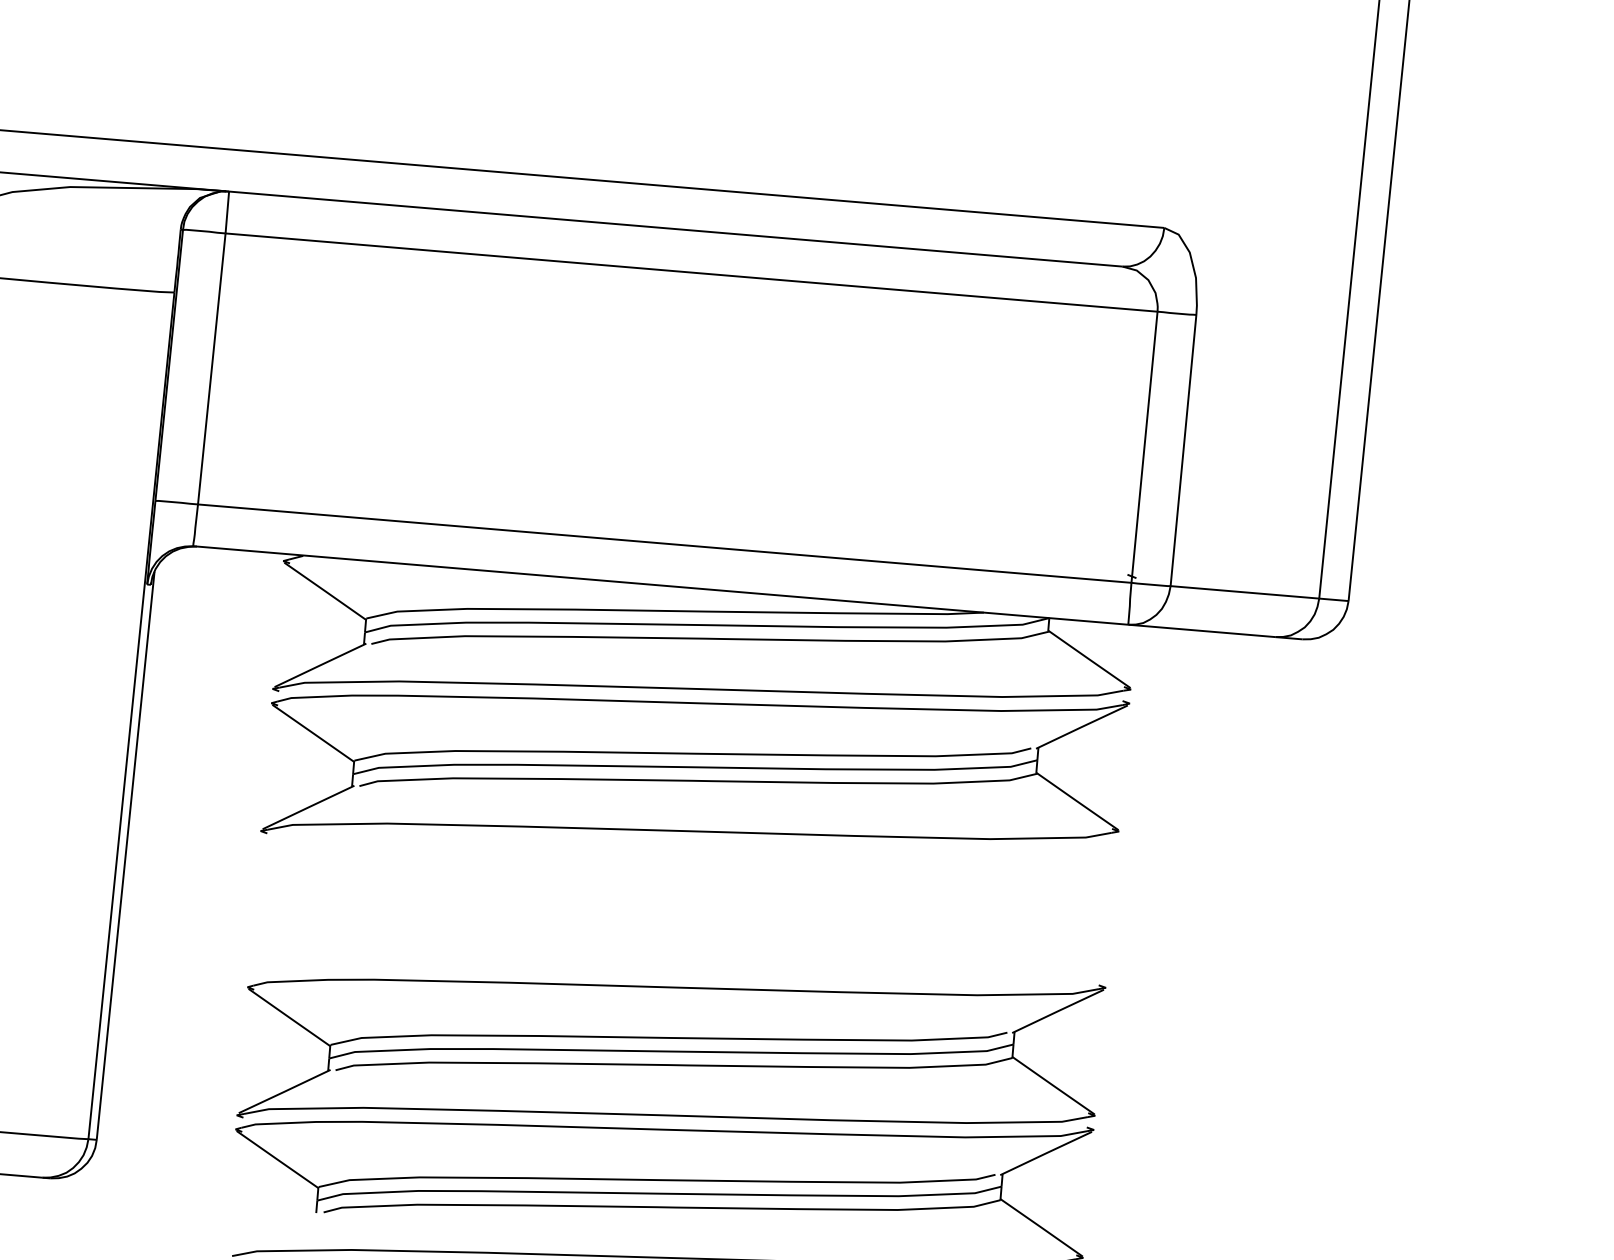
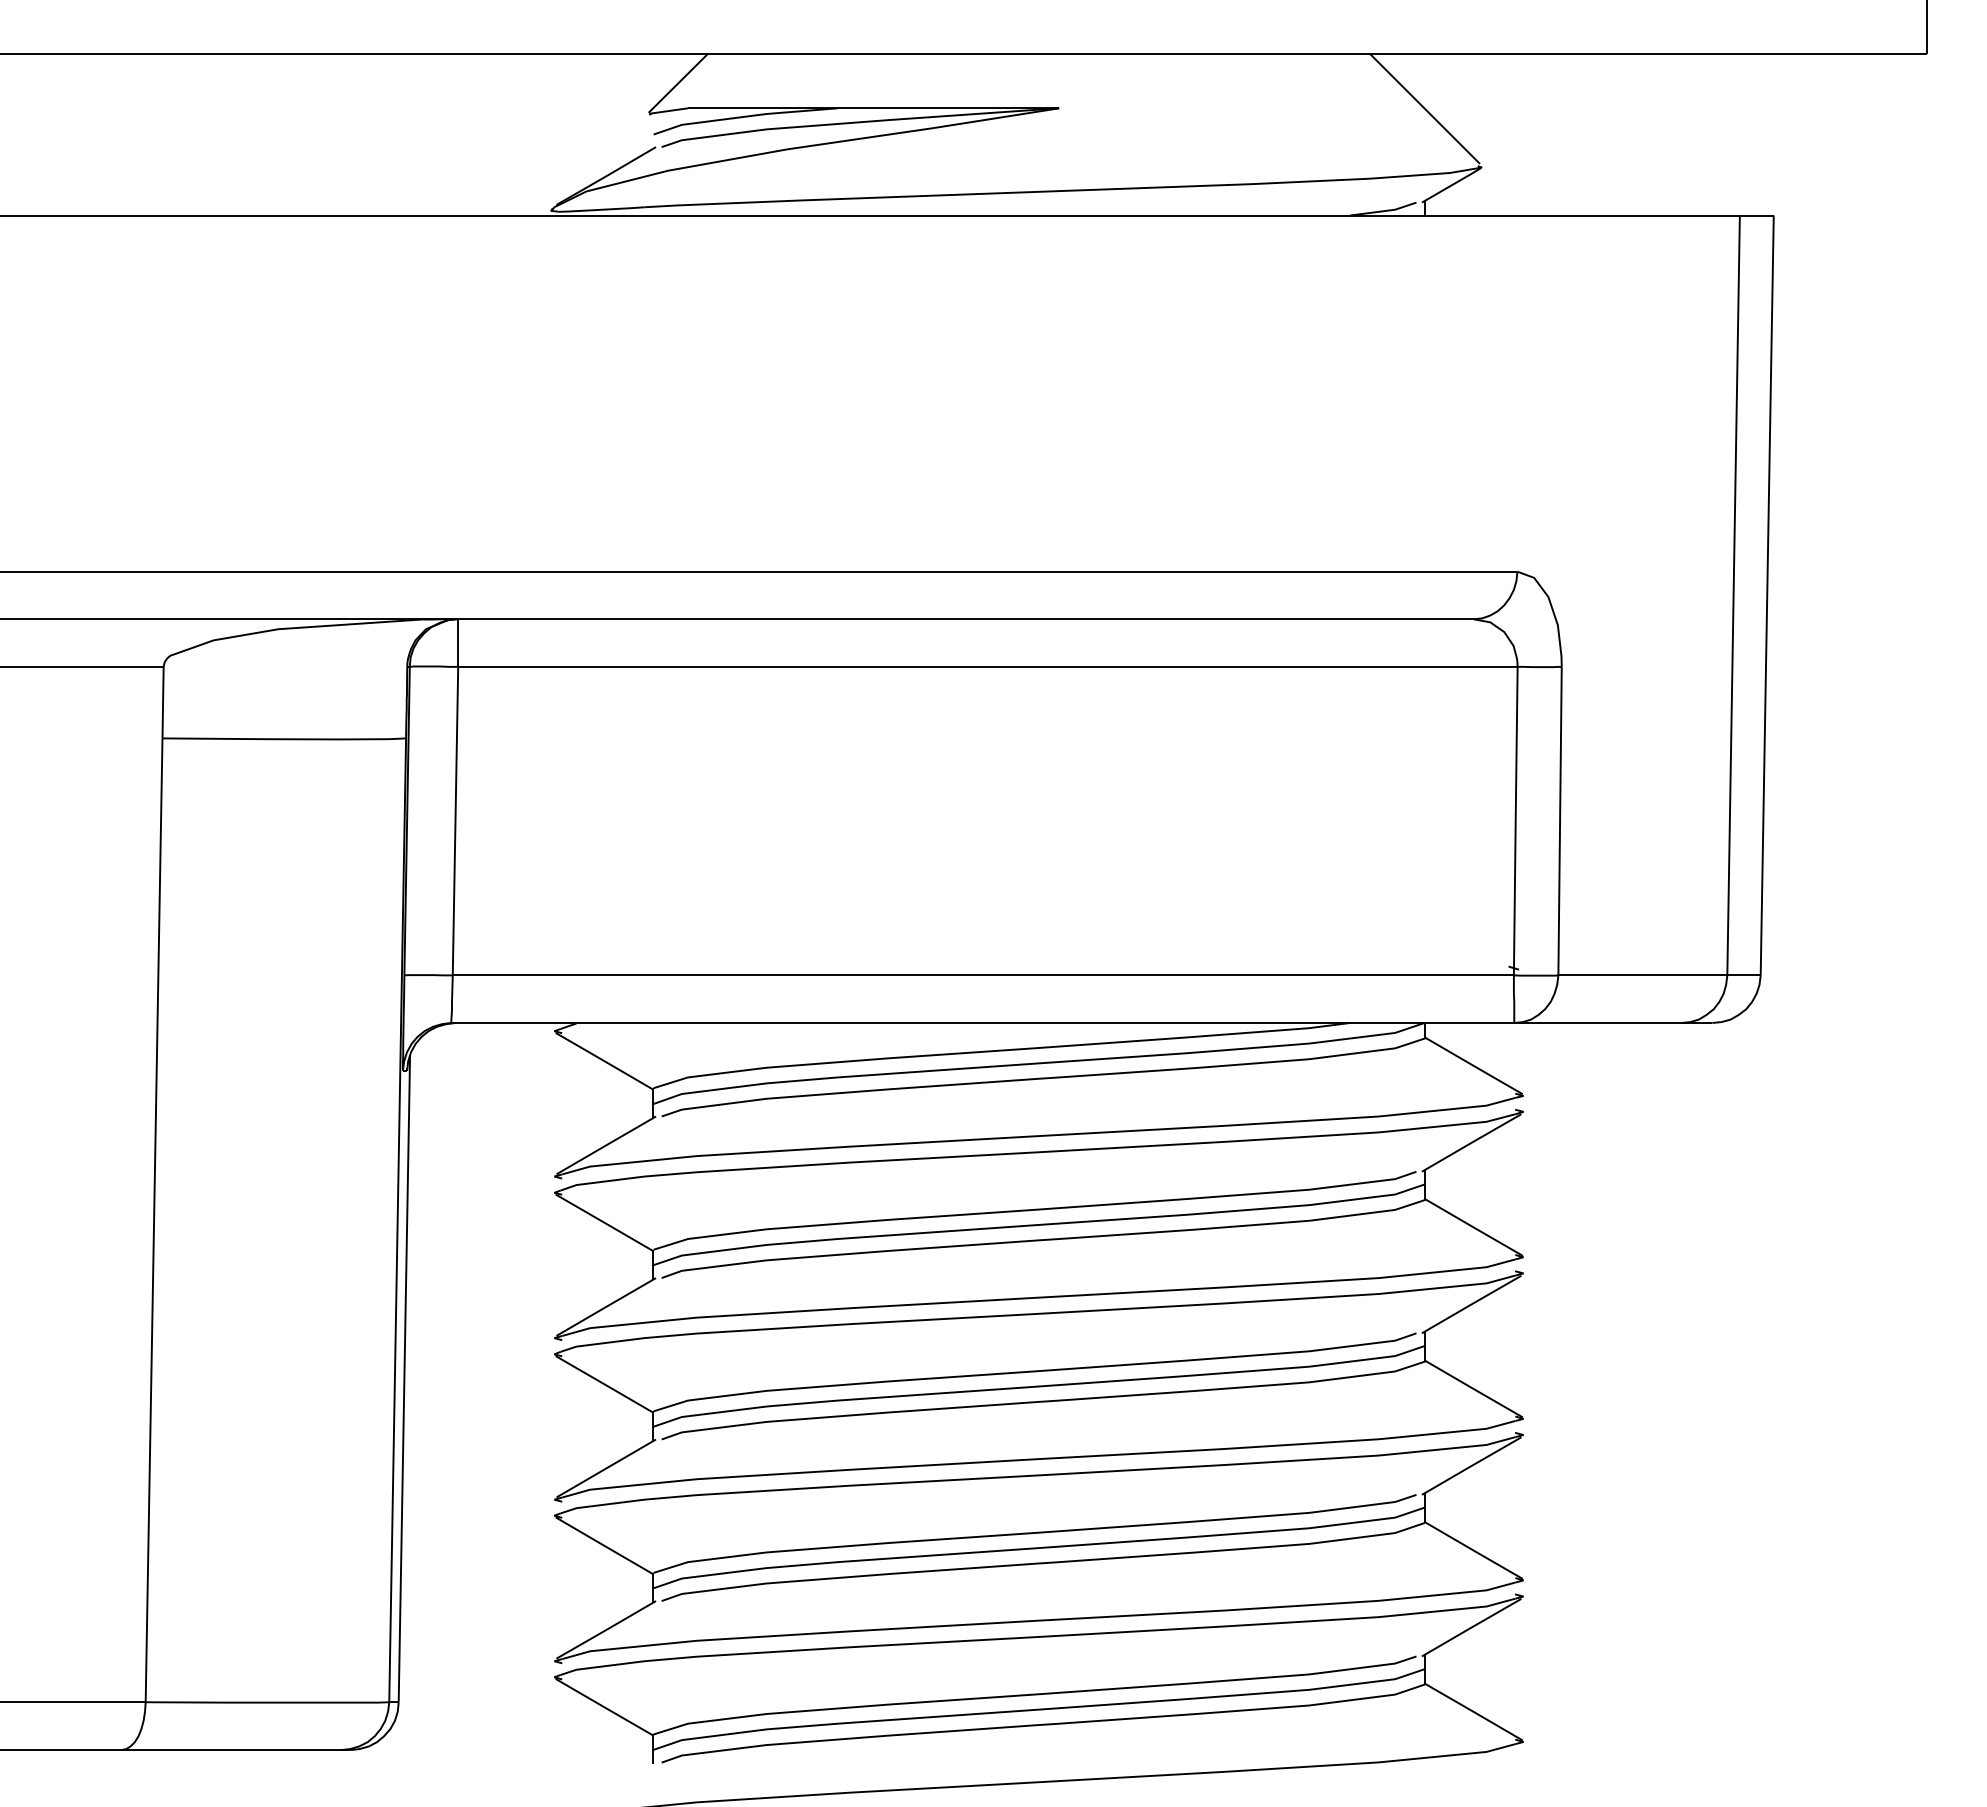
part: (682, 909) -> (1038, 1386), added

